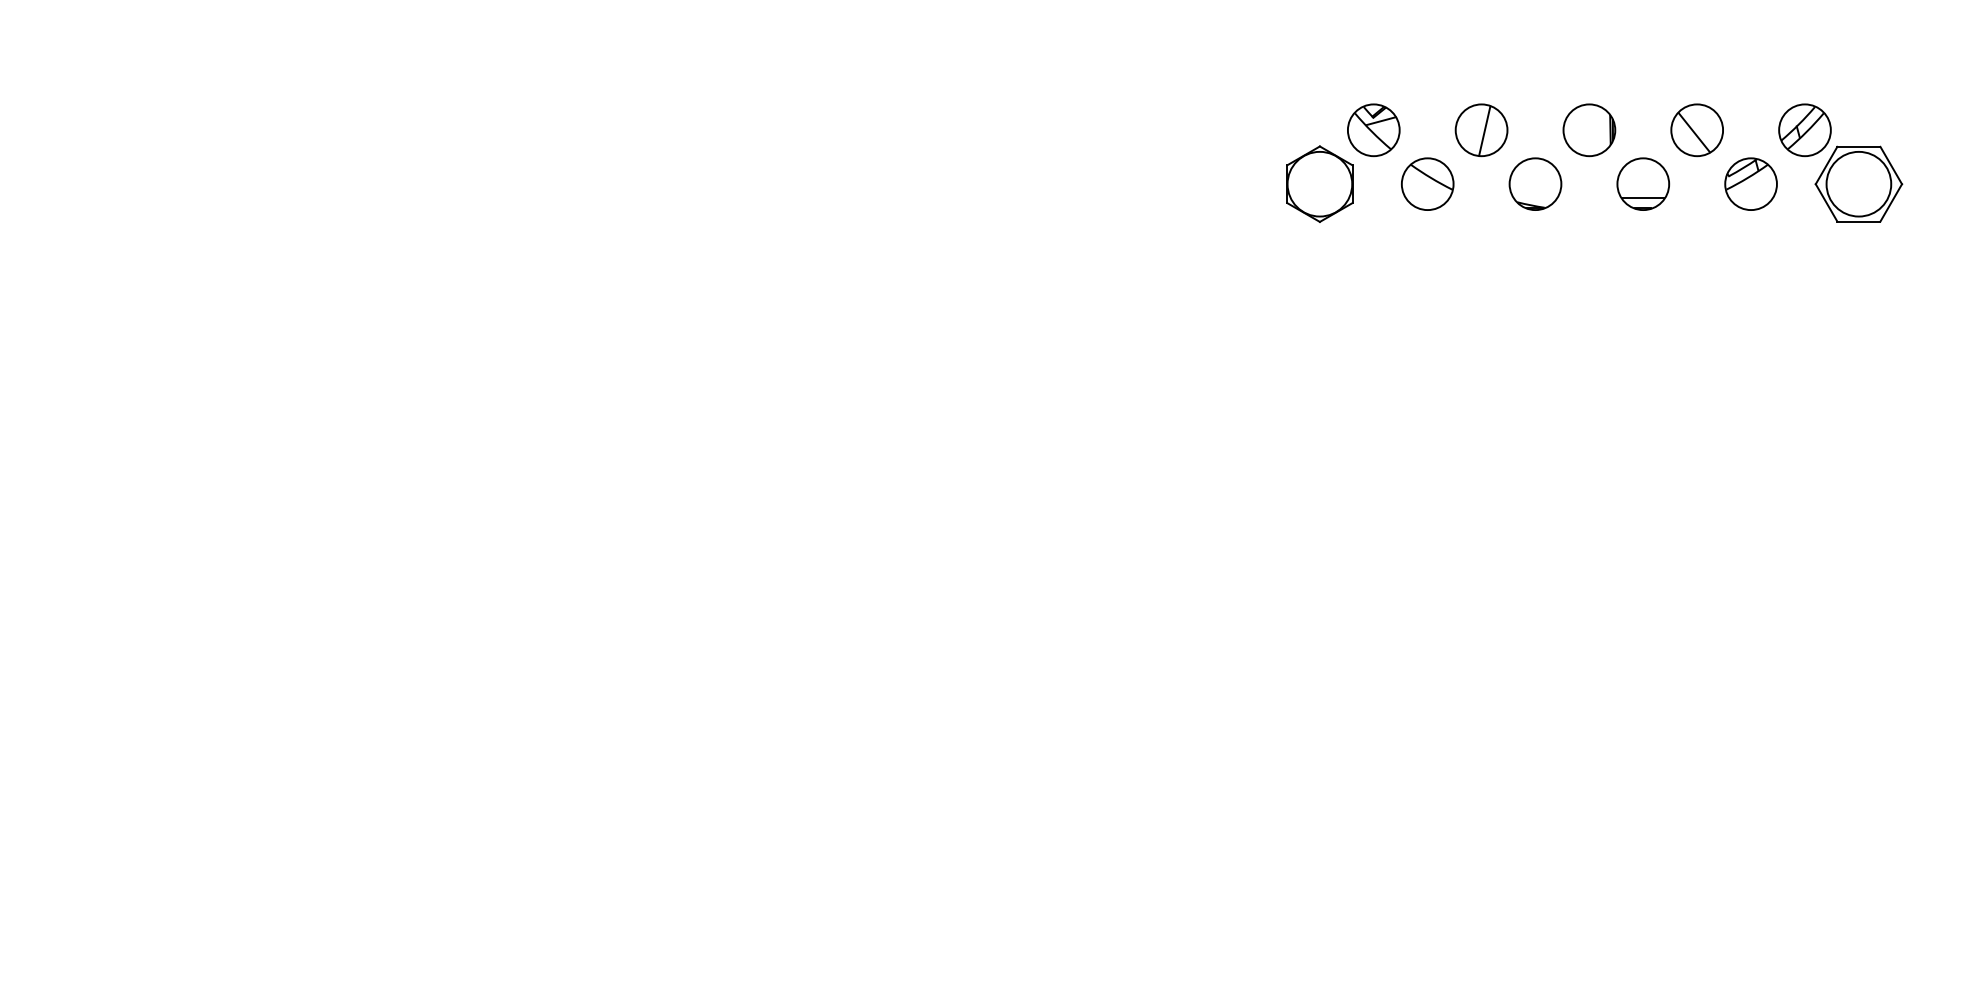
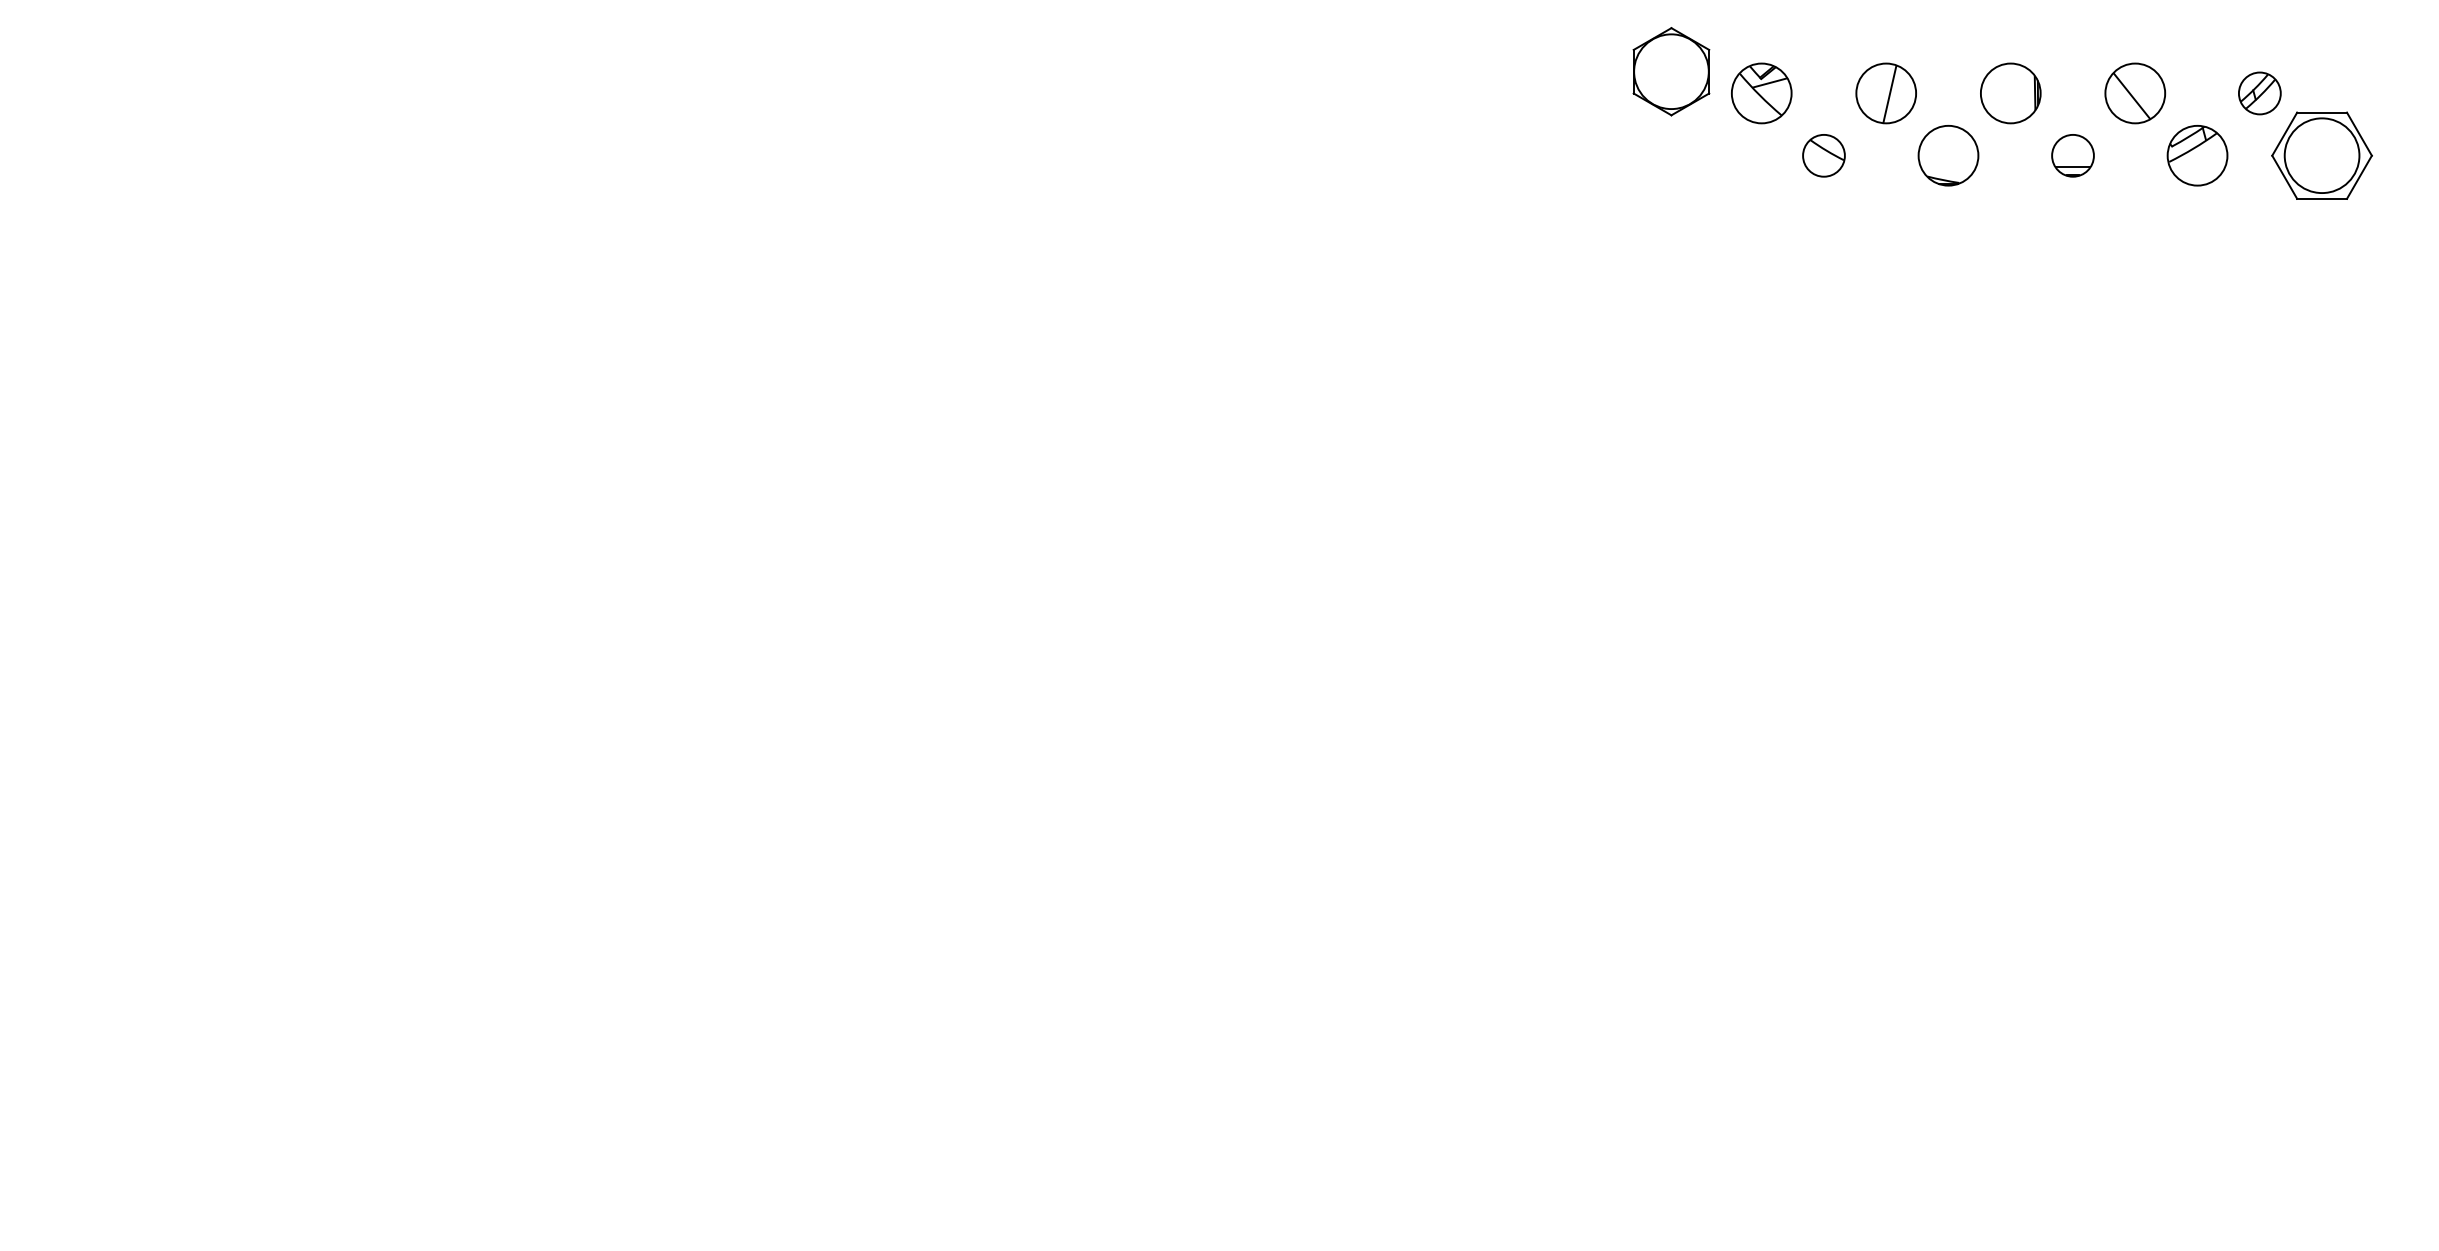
part: (1804, 130) -> (2259, 93), size x0.7
part: (1319, 184) -> (1671, 71), moved
part: (1427, 184) -> (1823, 155), size x0.7
part: (1642, 184) -> (2072, 155), size x0.7

